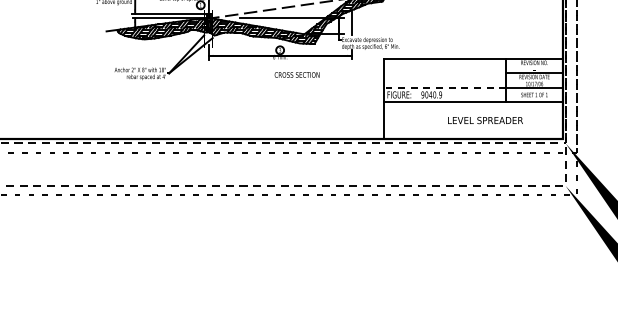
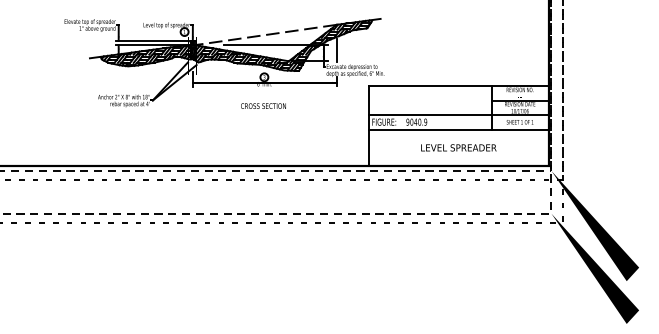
text: (297, 74) -> (263, 105), moved
line: (444, 87) -> (429, 114), dashed -> solid
text: (485, 120) -> (458, 147), moved

